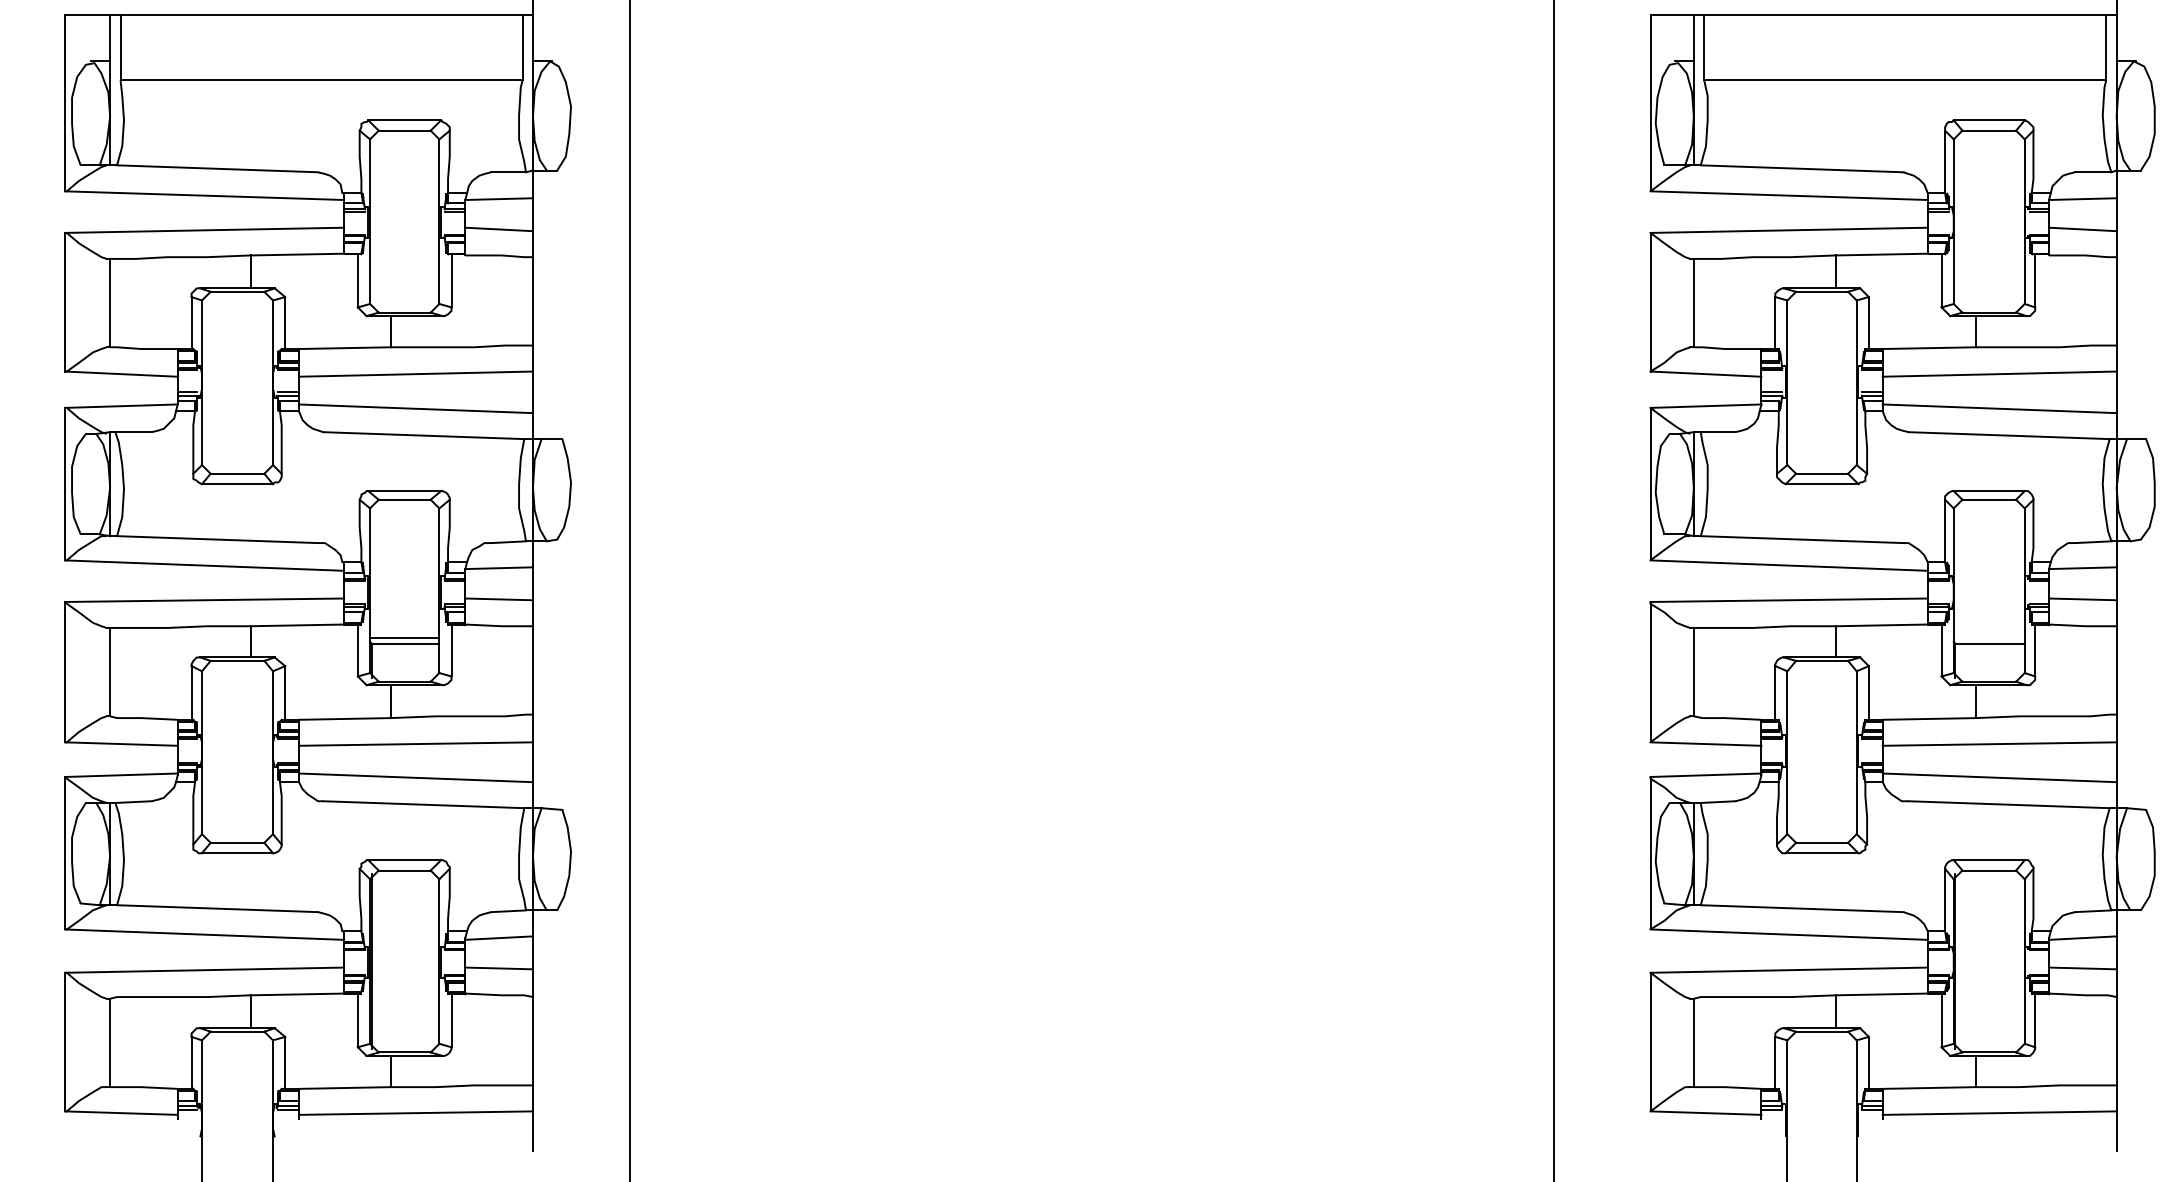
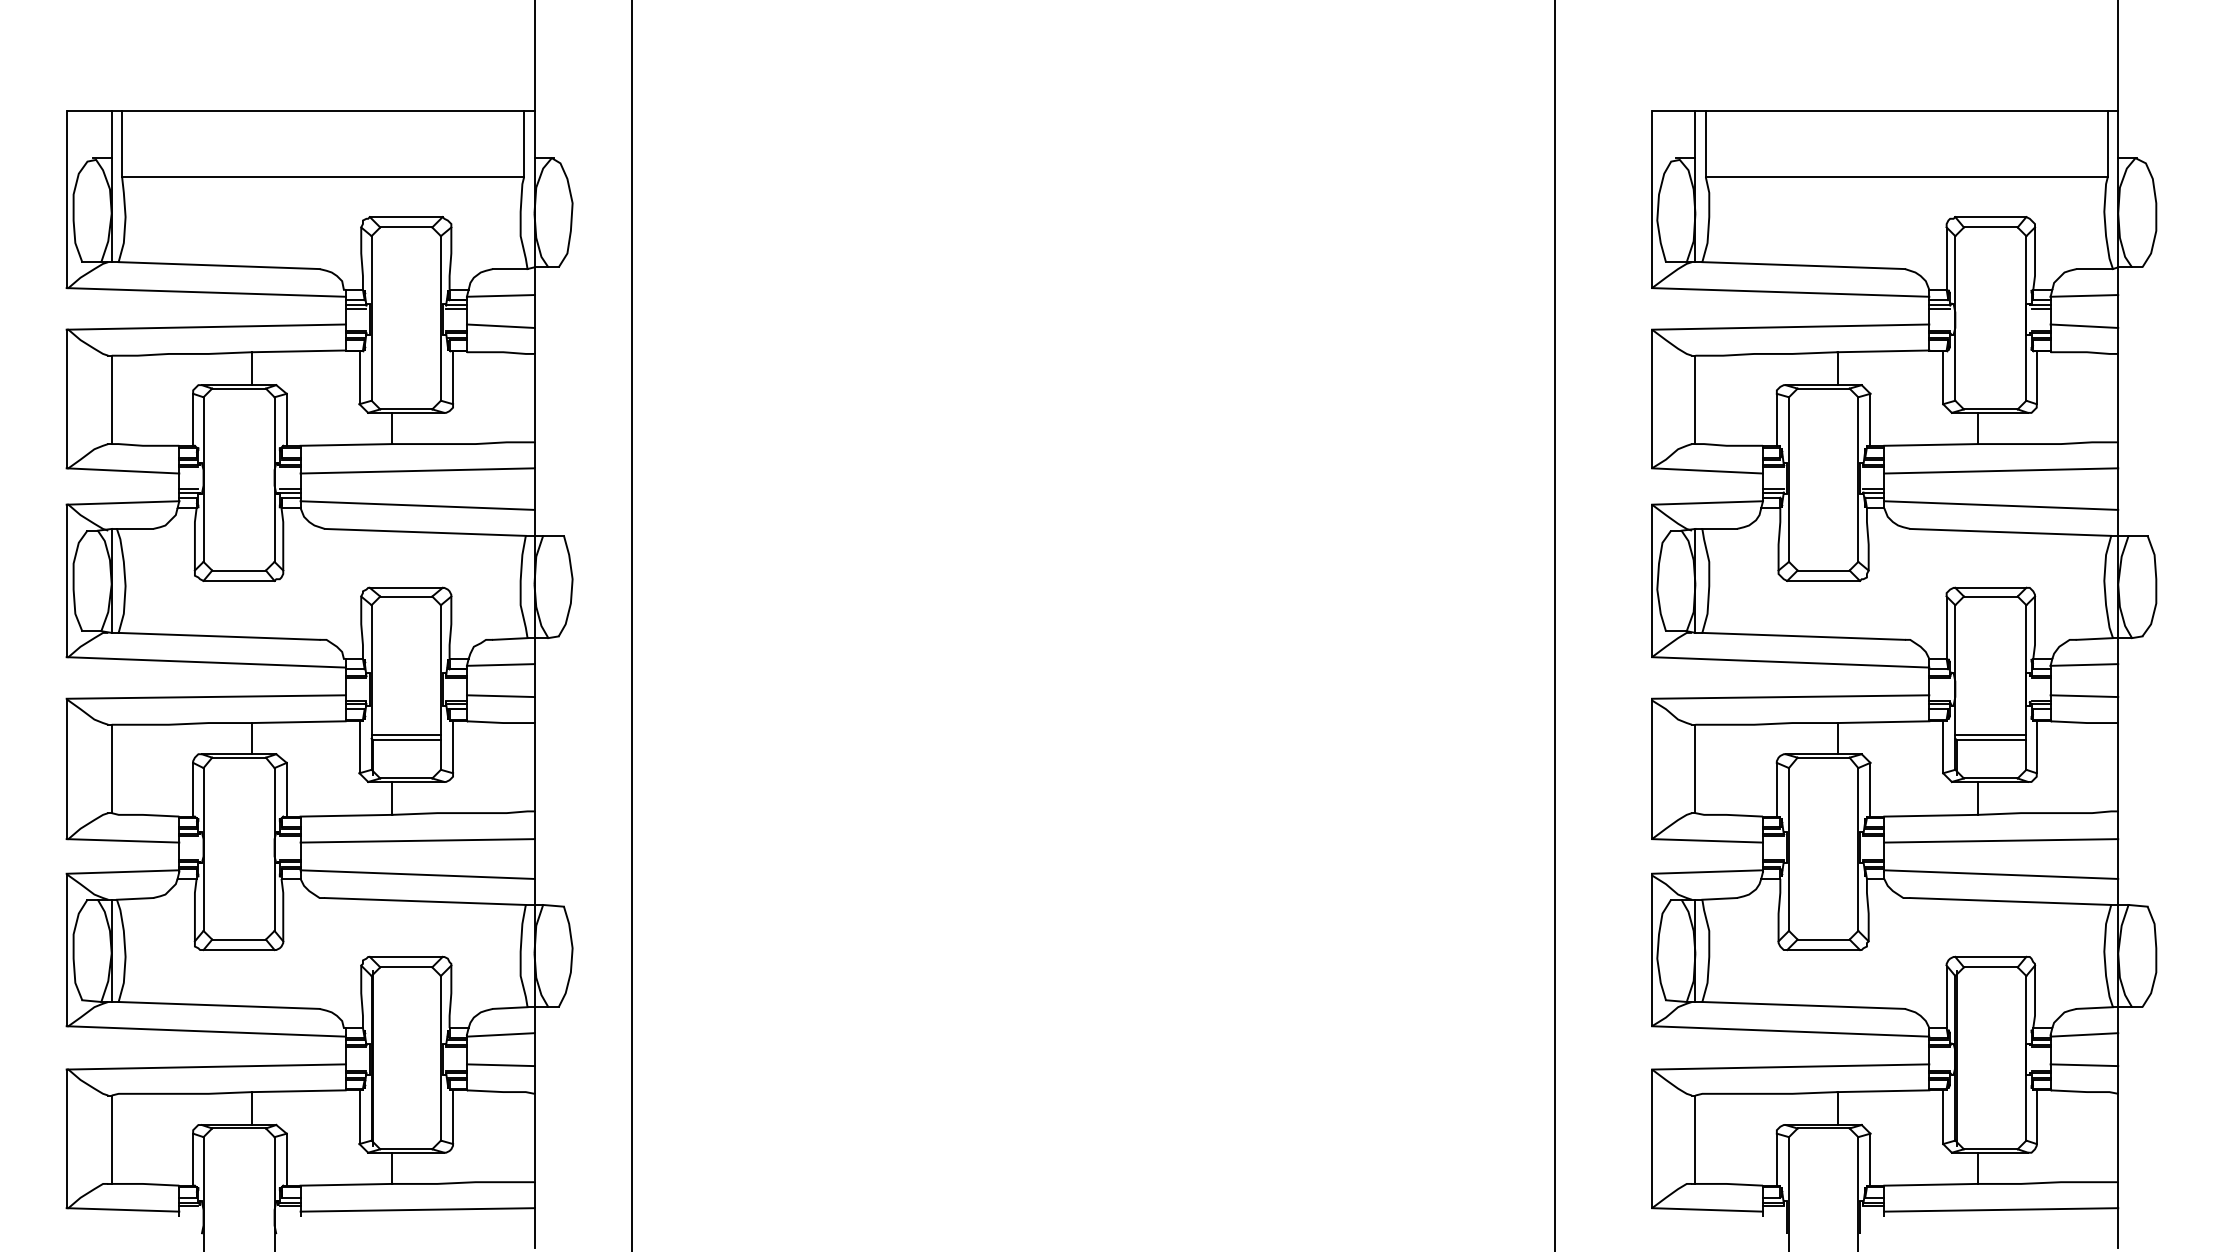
line: (1988, 638) -> (1990, 735), added

